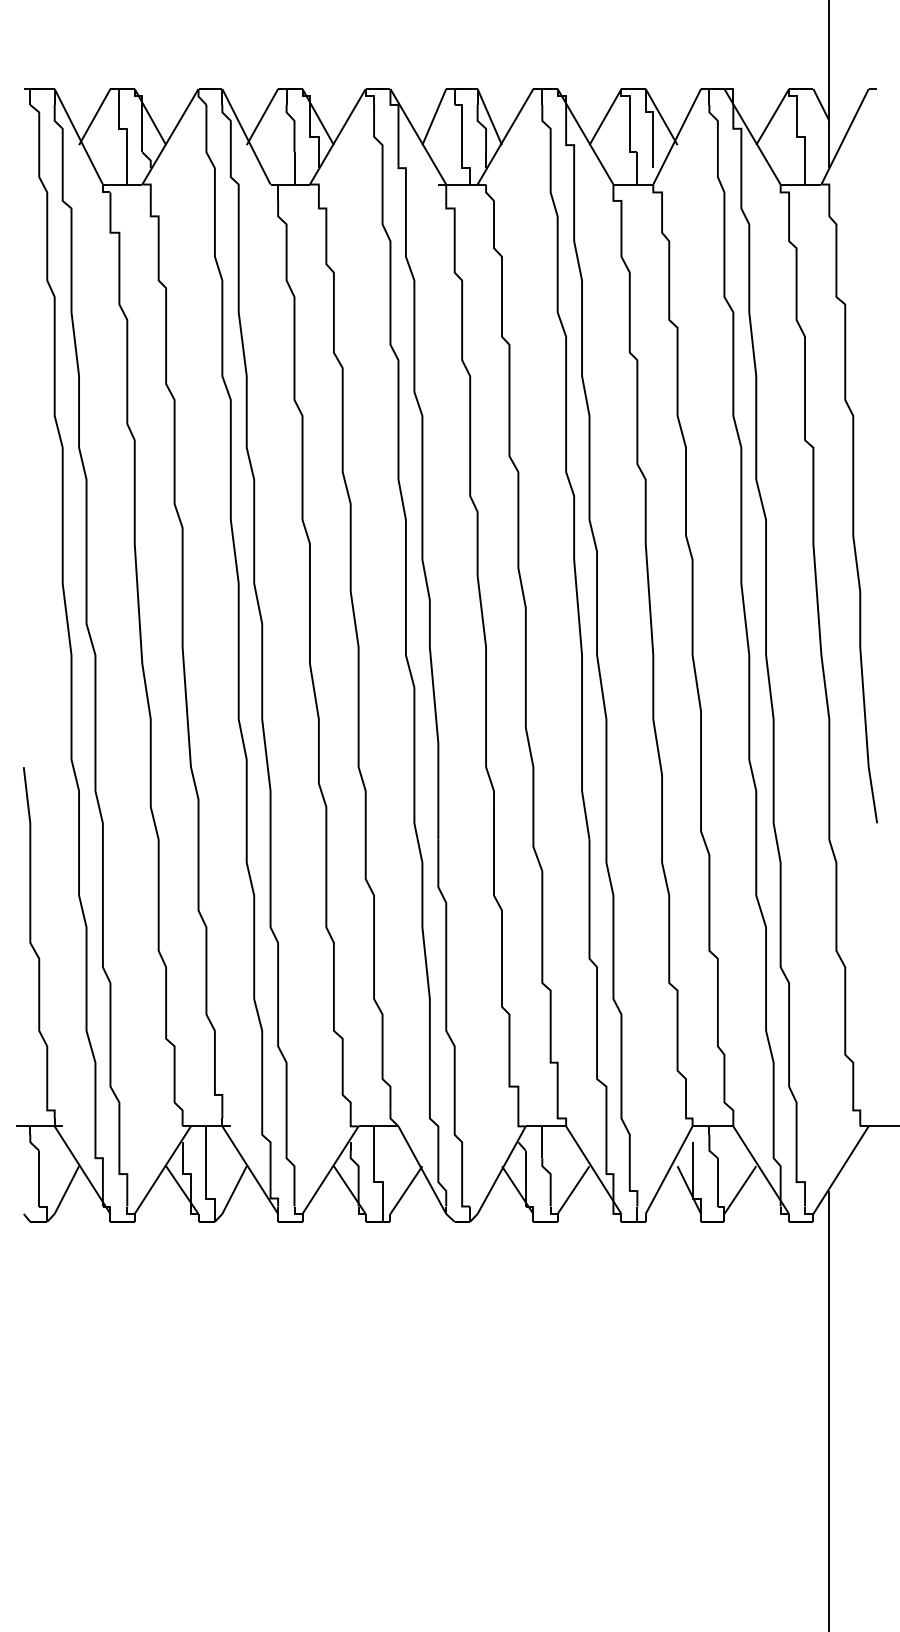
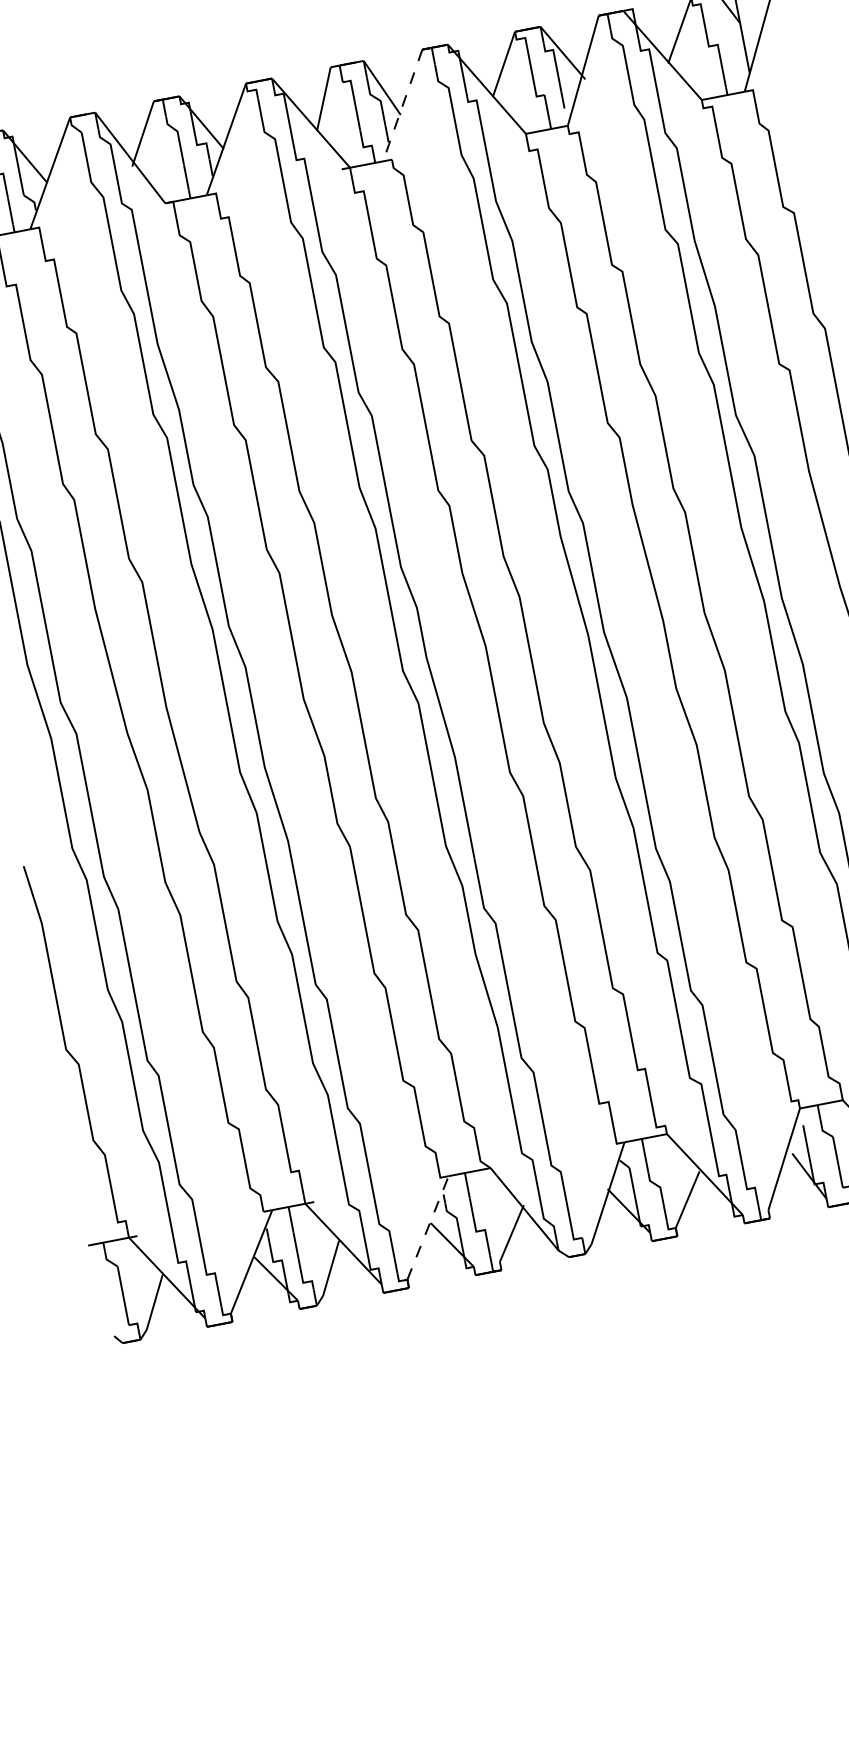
line: (505, 137) -> (402, 106), solid -> dashed
line: (330, 1169) -> (427, 1227), solid -> dashed

